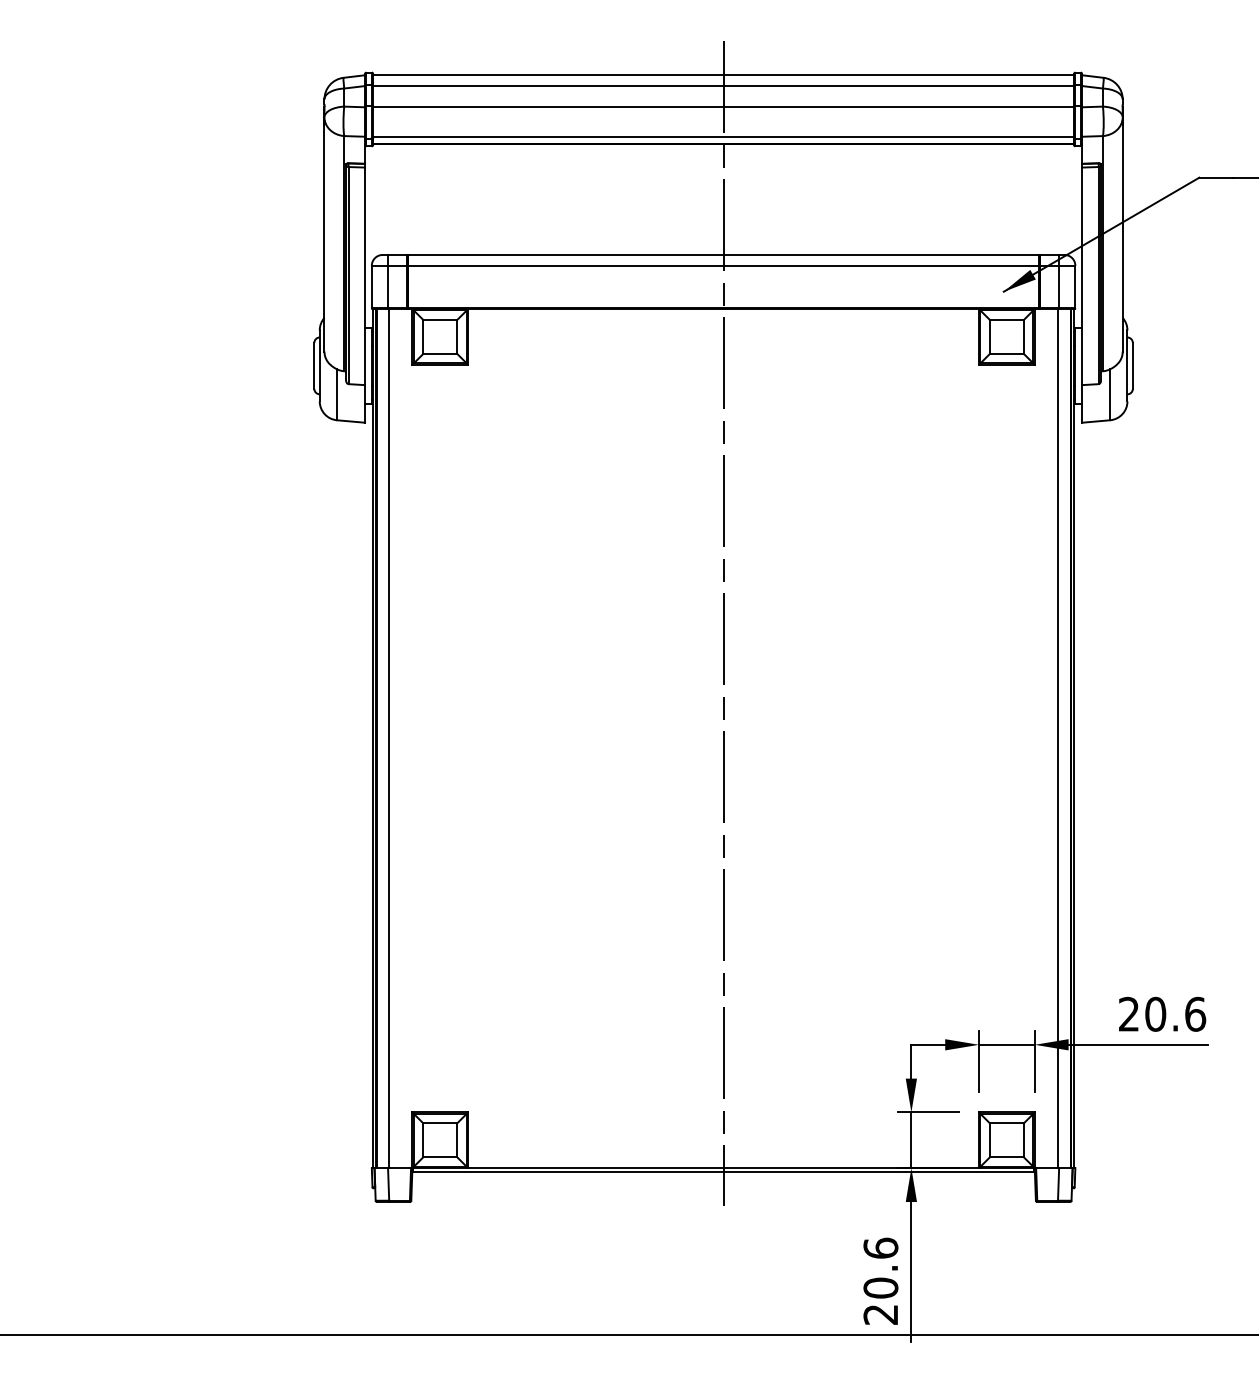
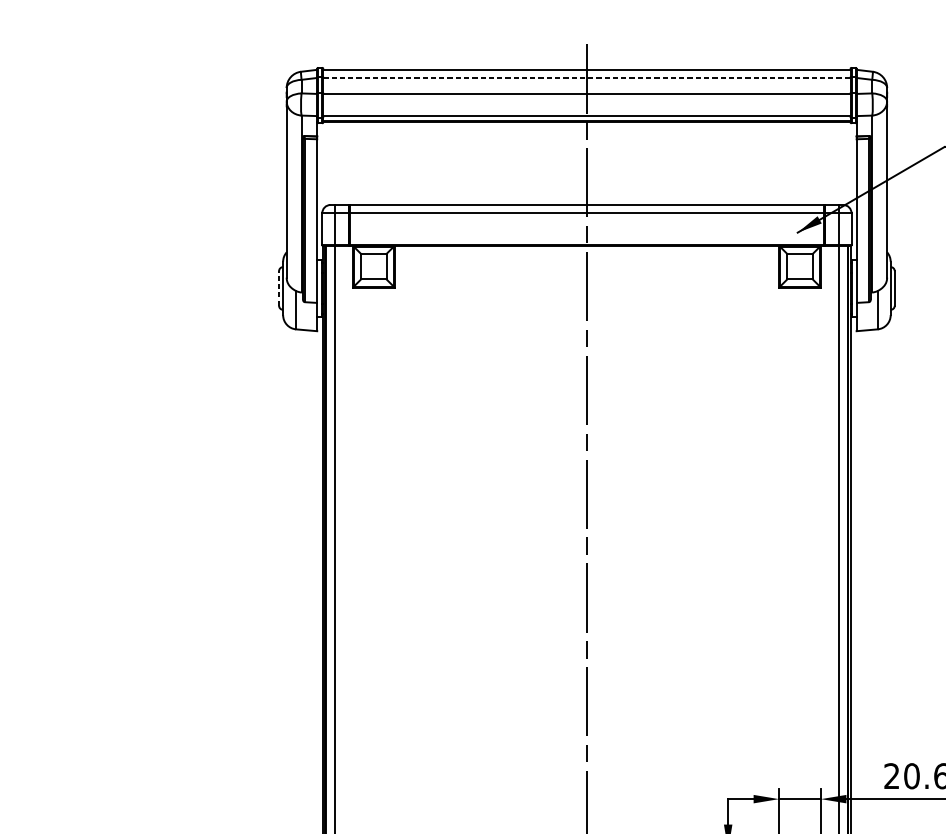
line: (724, 86) -> (587, 78), solid -> dashed
line: (314, 365) -> (279, 288), solid -> dashed

